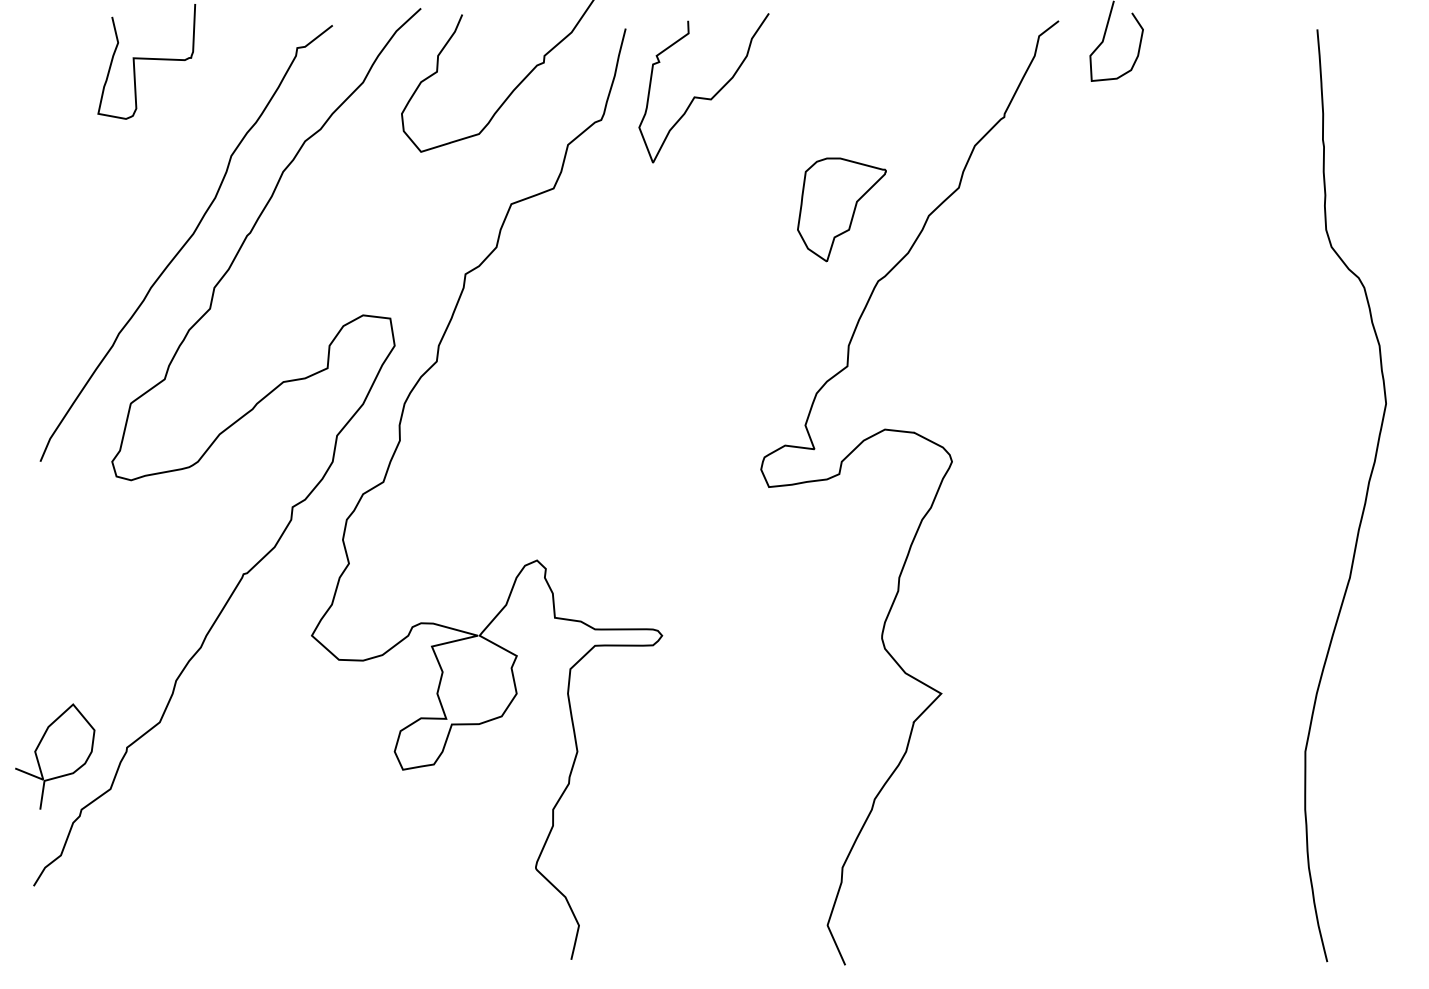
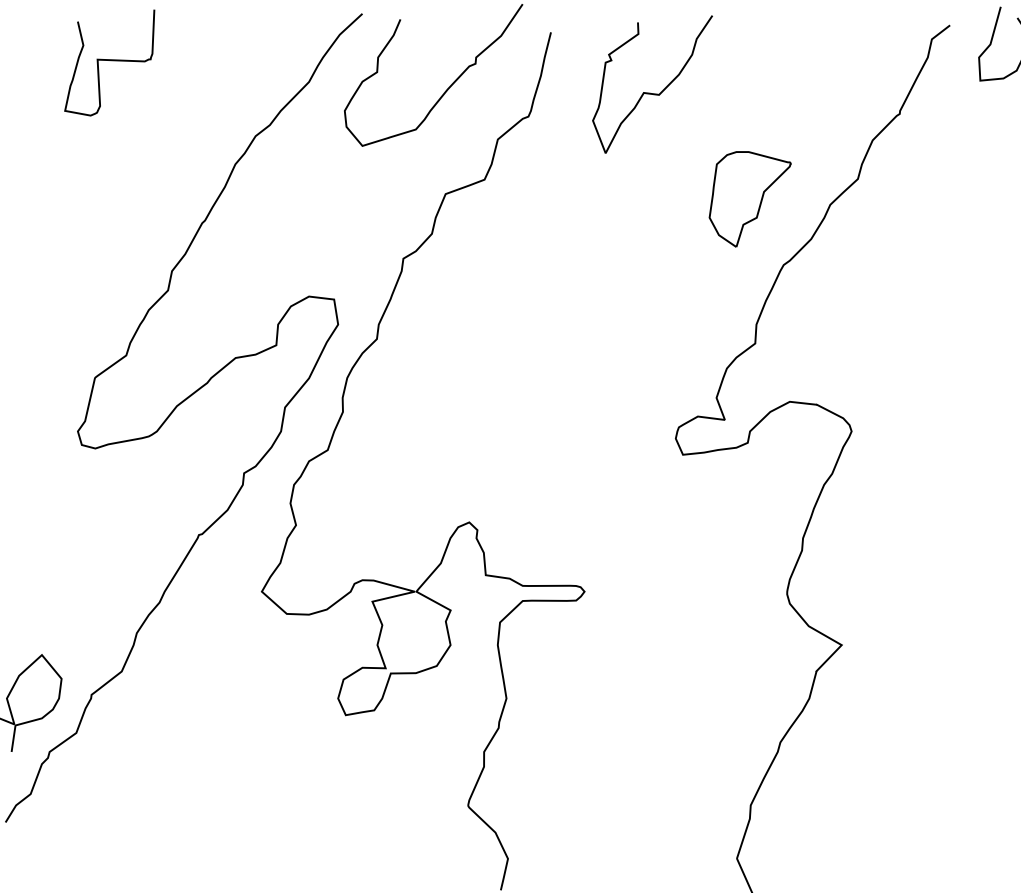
curve: (703, 97) -> (652, 93), moved
curve: (185, 243) -> (145, 230), removed

